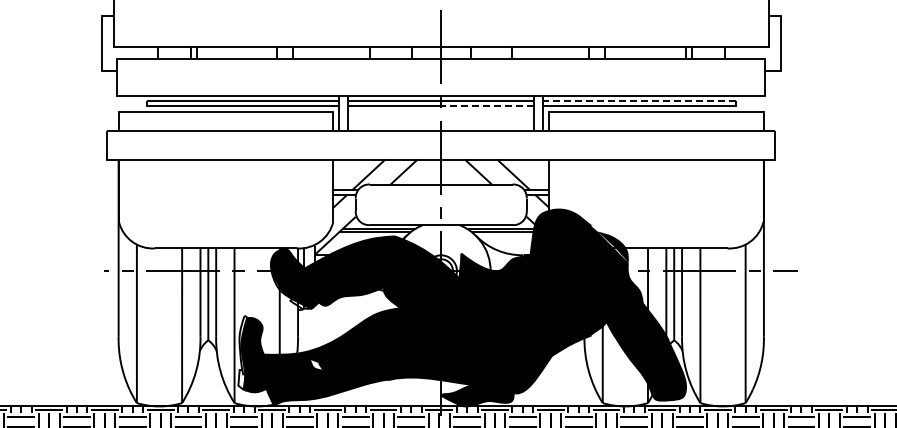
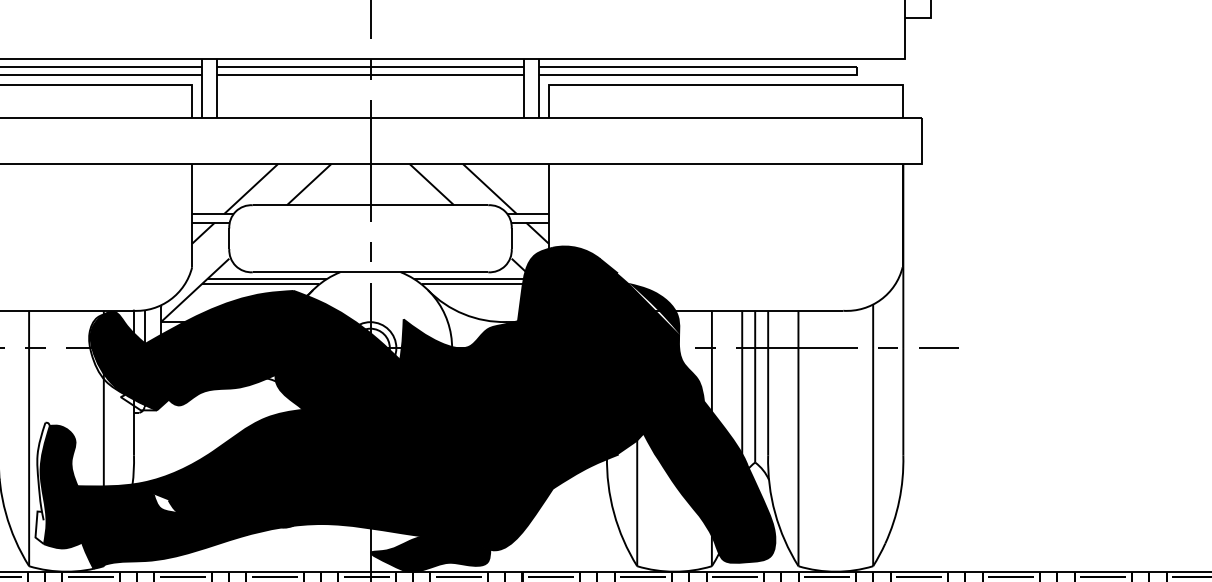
line: (639, 100) -> (697, 66), dashed -> solid
line: (487, 105) -> (446, 74), dashed -> solid

